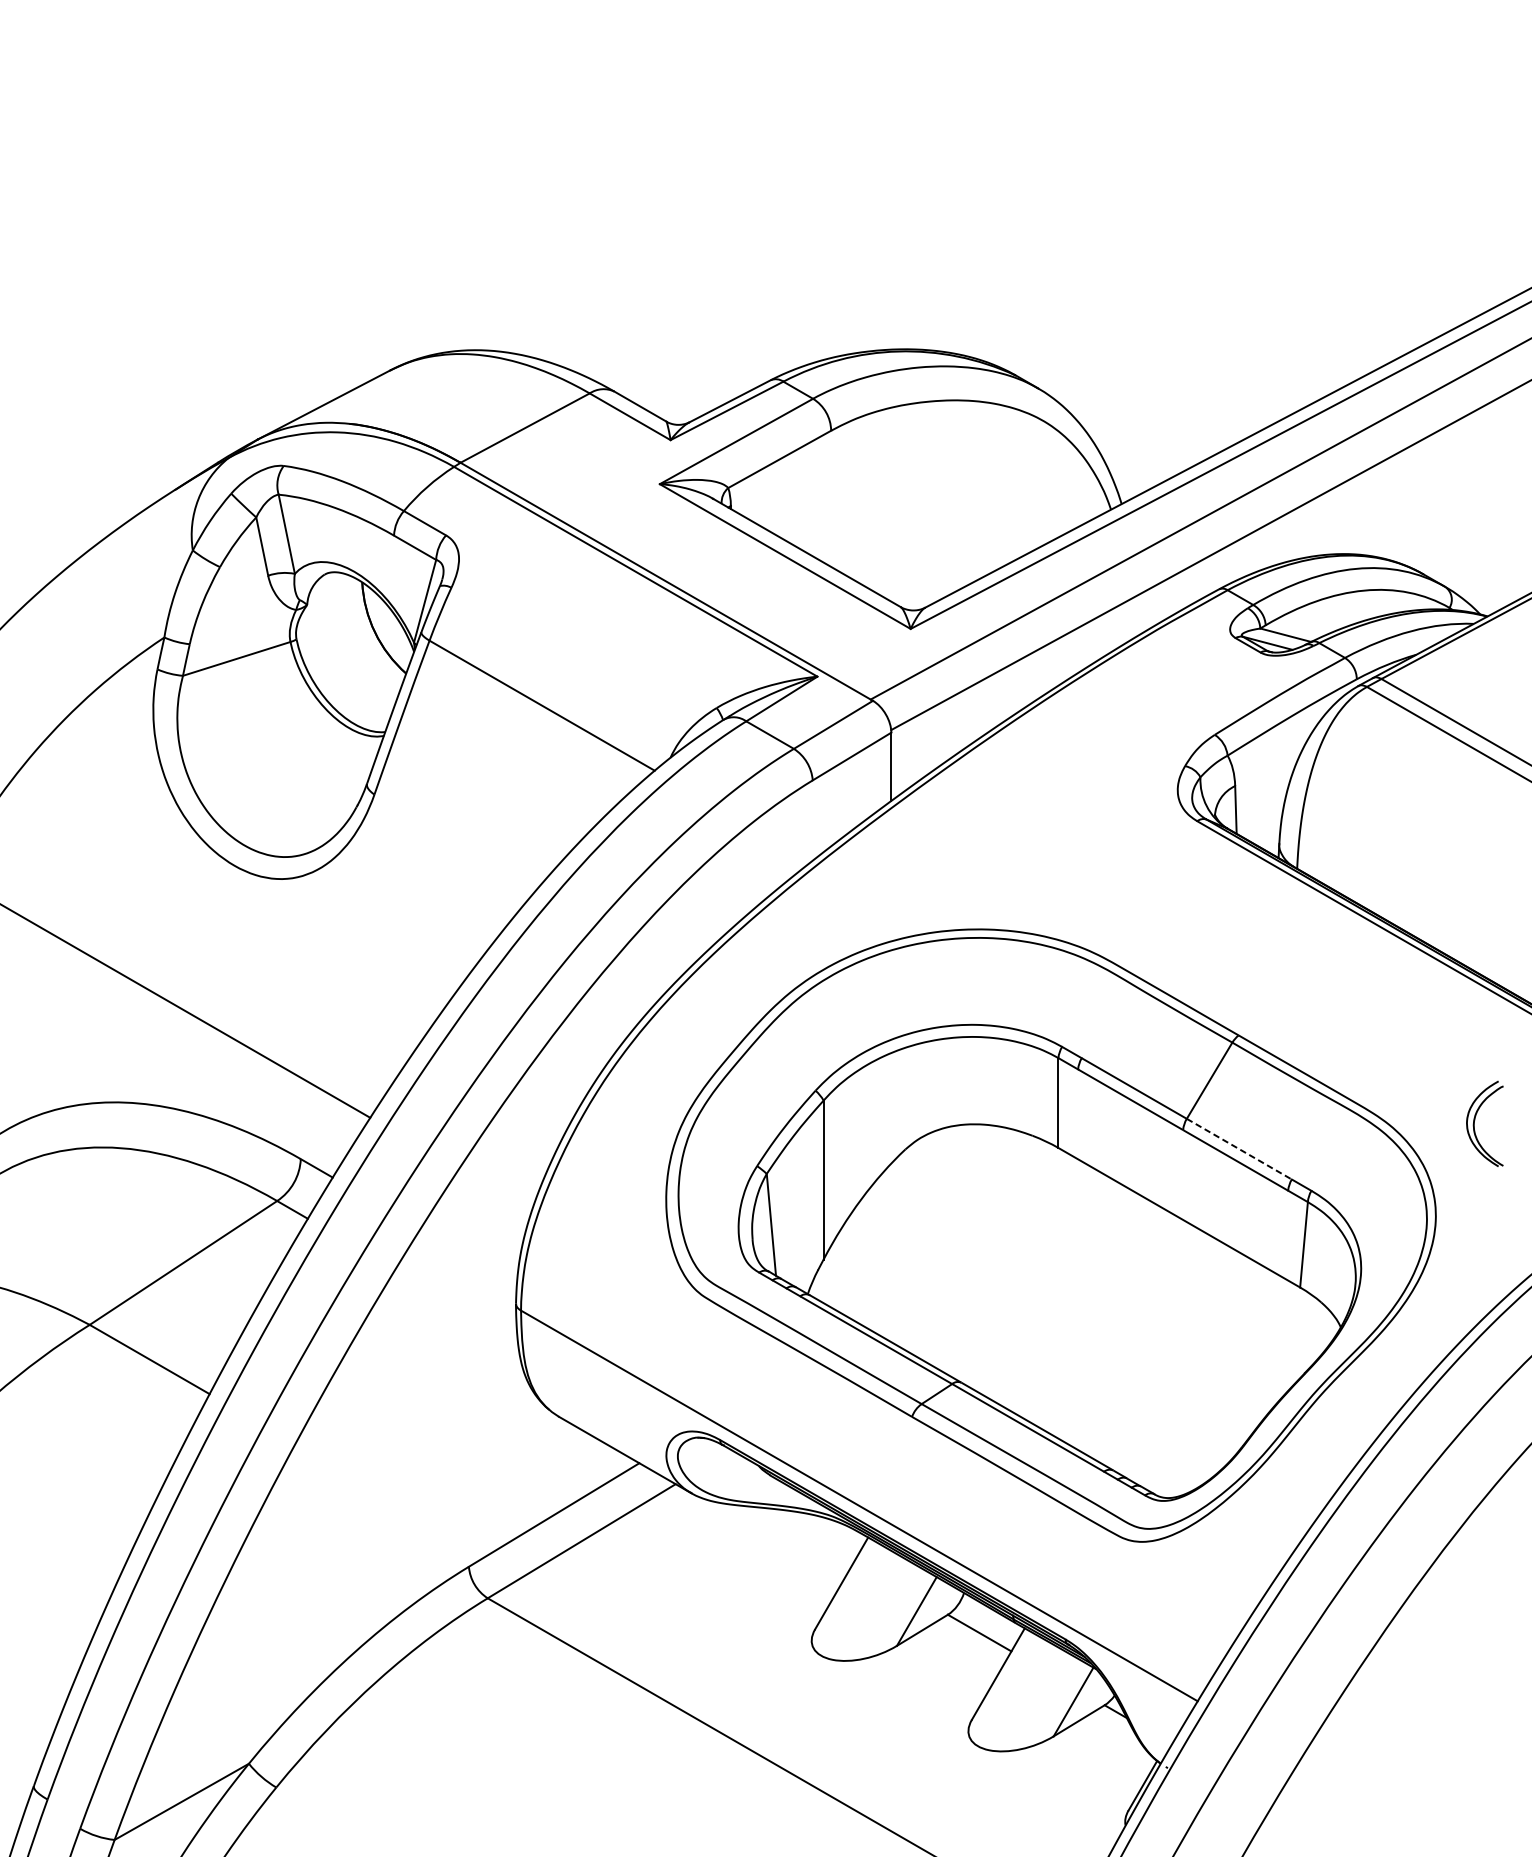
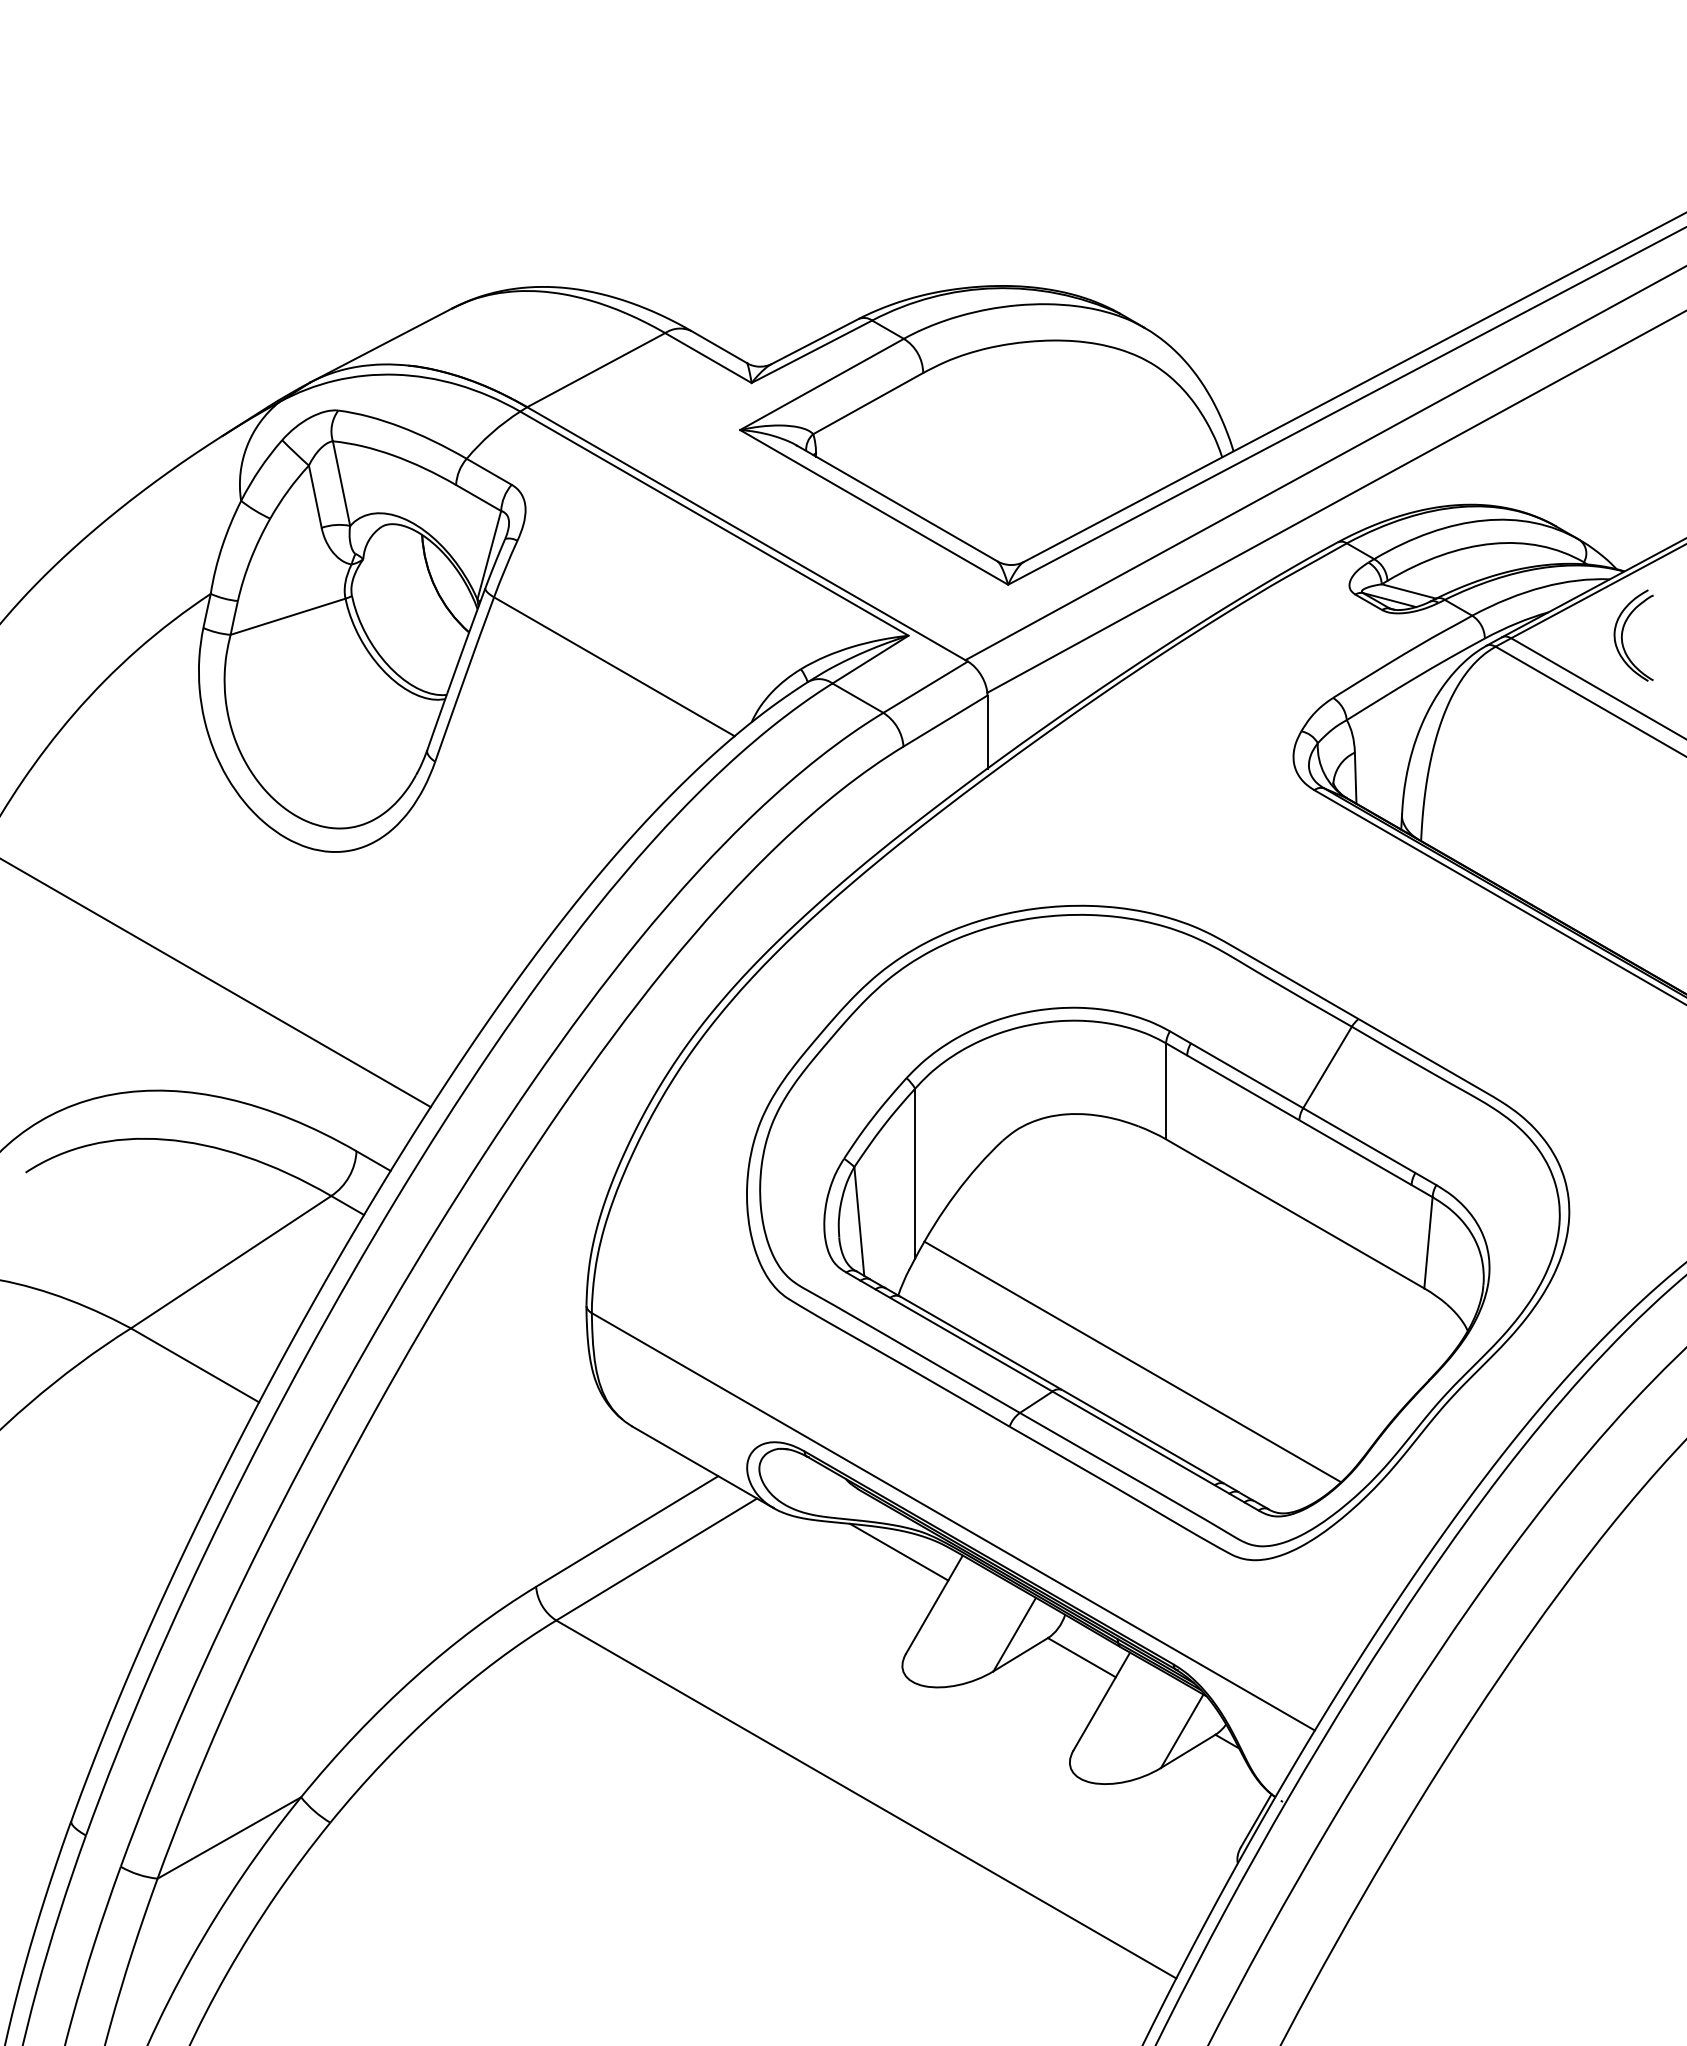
part: (1475, 1120) -> (1623, 632), moved
line: (1238, 1149) -> (1358, 1140), dashed -> solid
line: (1027, 1355) -> (1132, 1361), added
line: (808, 1533) -> (899, 1551), added

